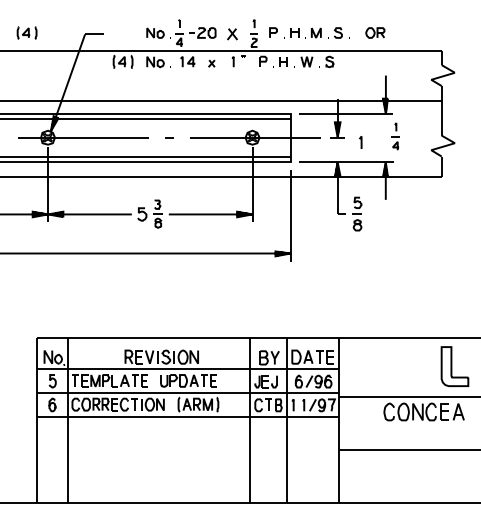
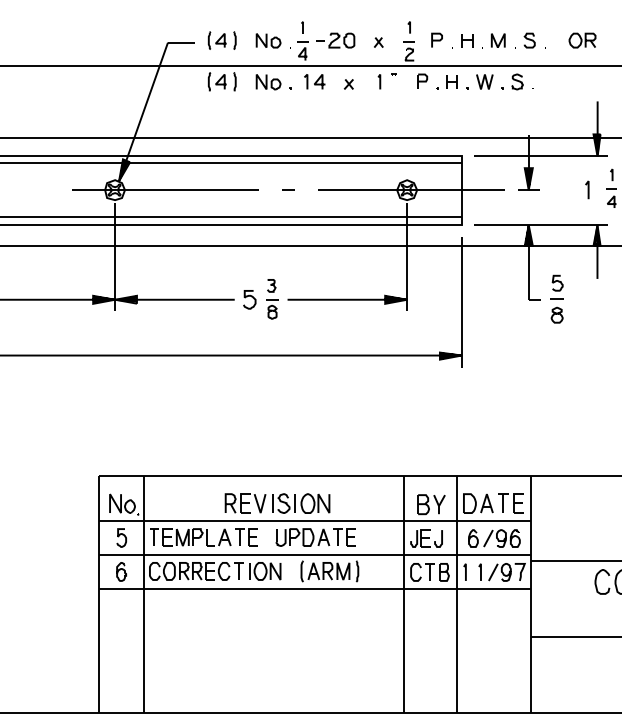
part: (26, 32) -> (221, 39), moved
part: (232, 34) -> (378, 42), size x0.62
line: (360, 142) -> (587, 189), moved

